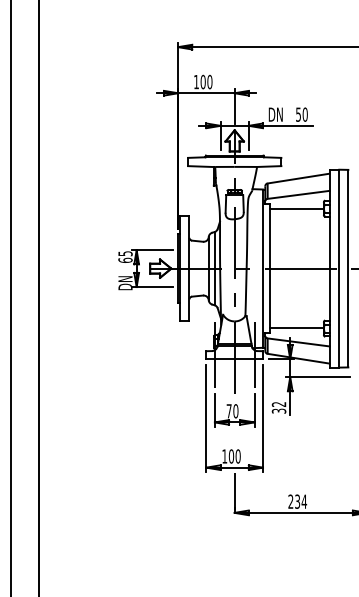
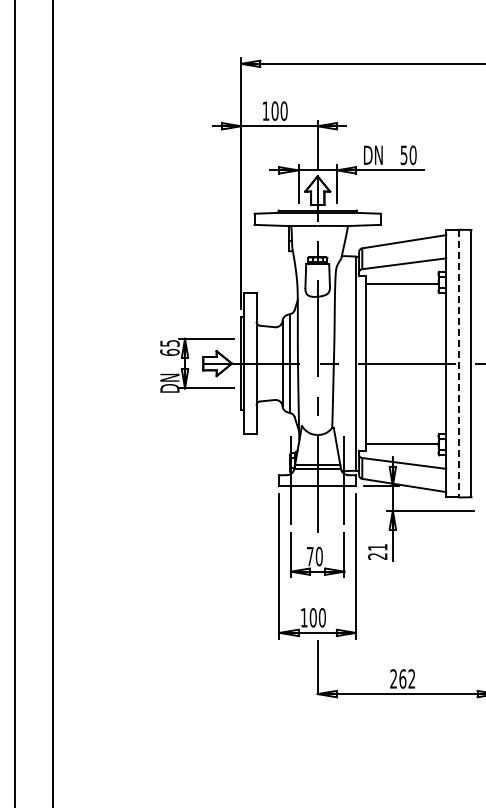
line: (339, 268) -> (459, 363), solid -> dashed
text: (278, 407) -> (377, 551), 32 -> 21
text: (301, 501) -> (407, 678), 234 -> 262

